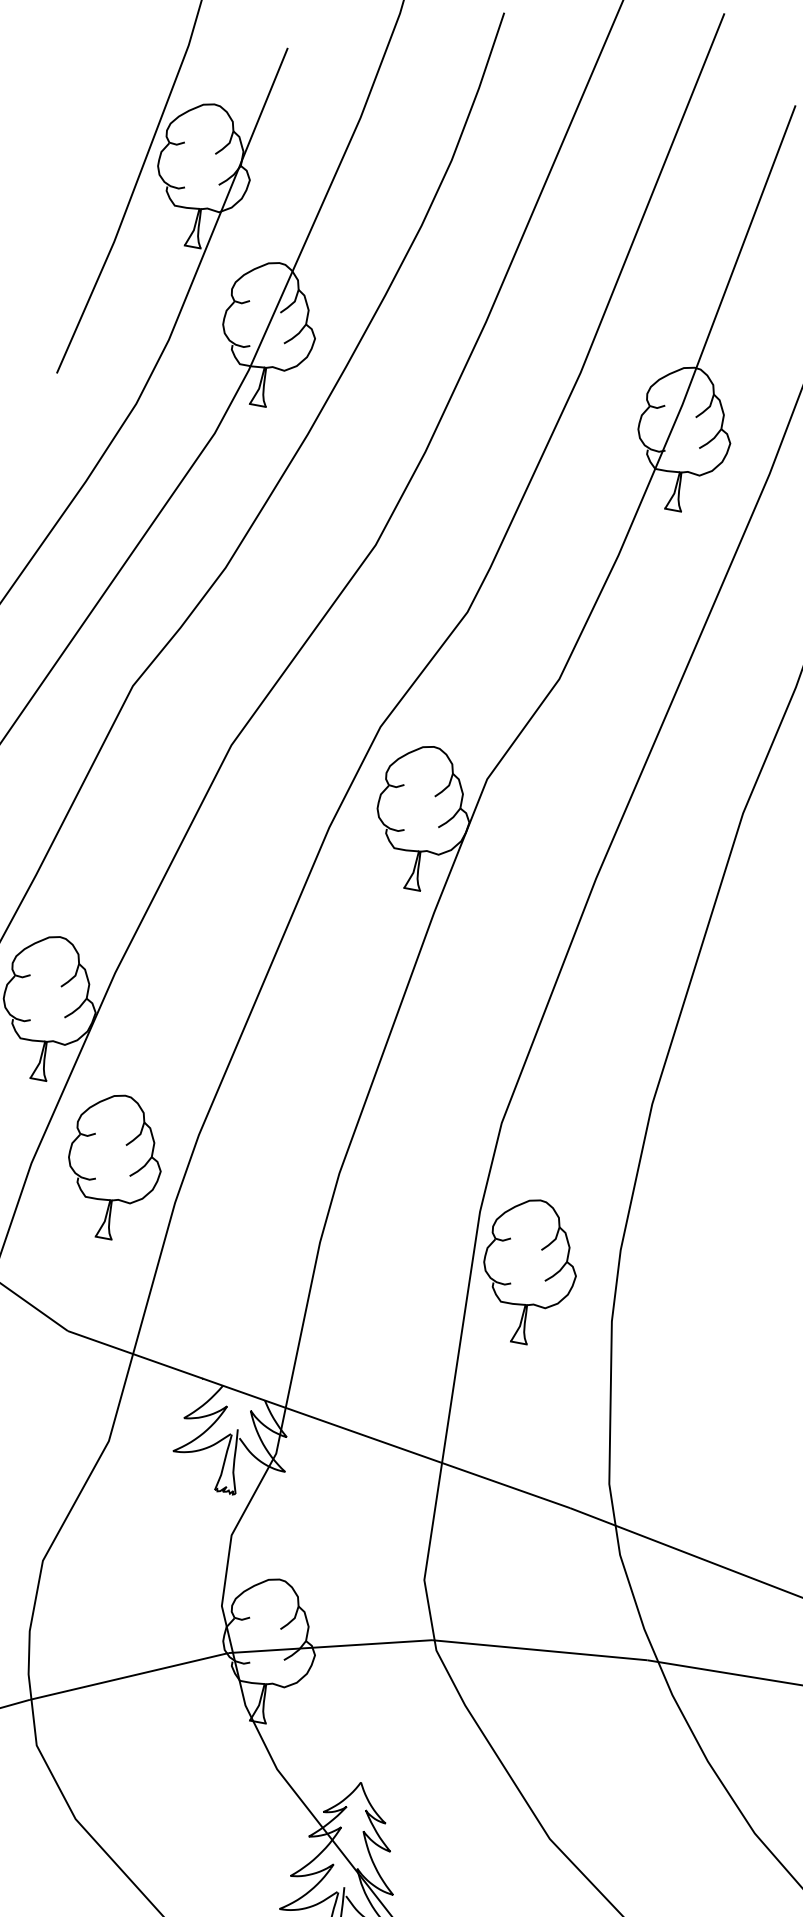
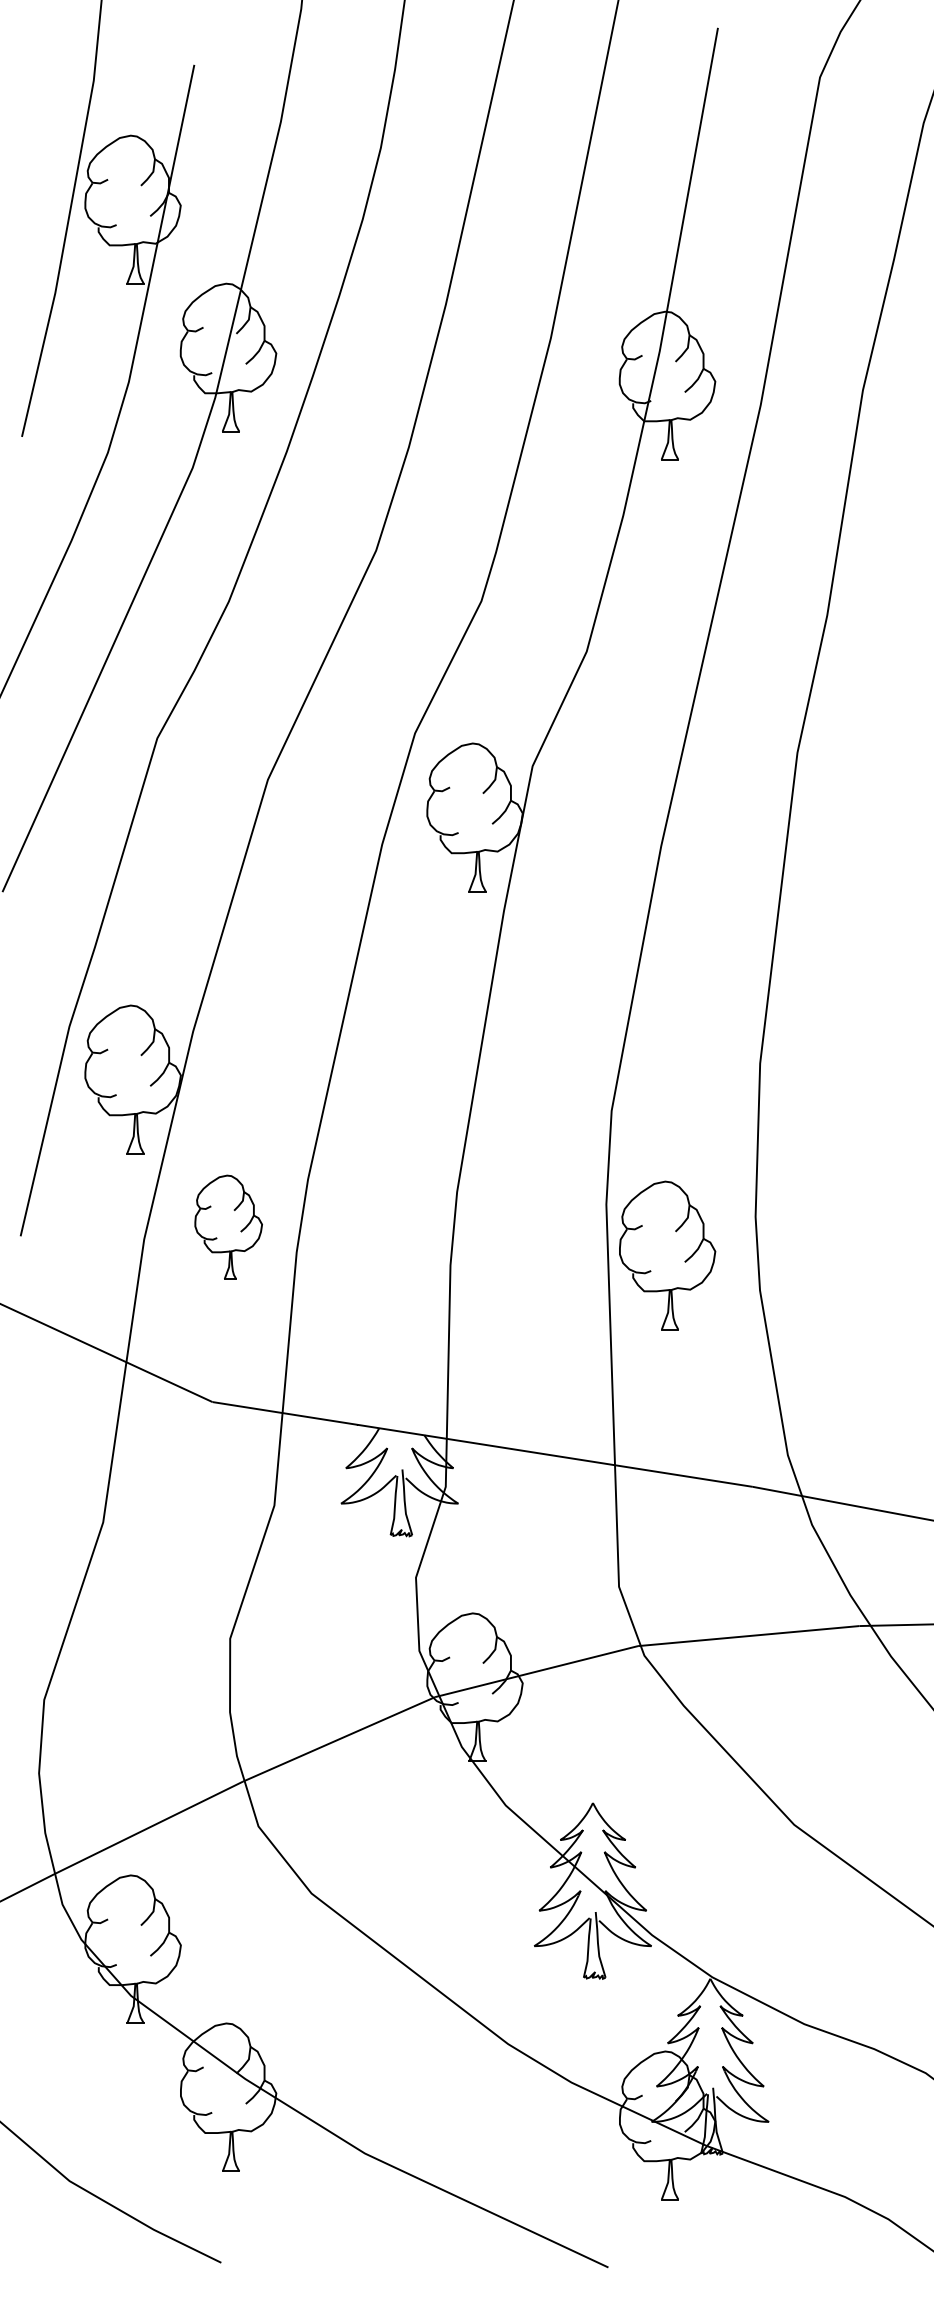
part: (114, 1165) -> (228, 1226), size x0.7

